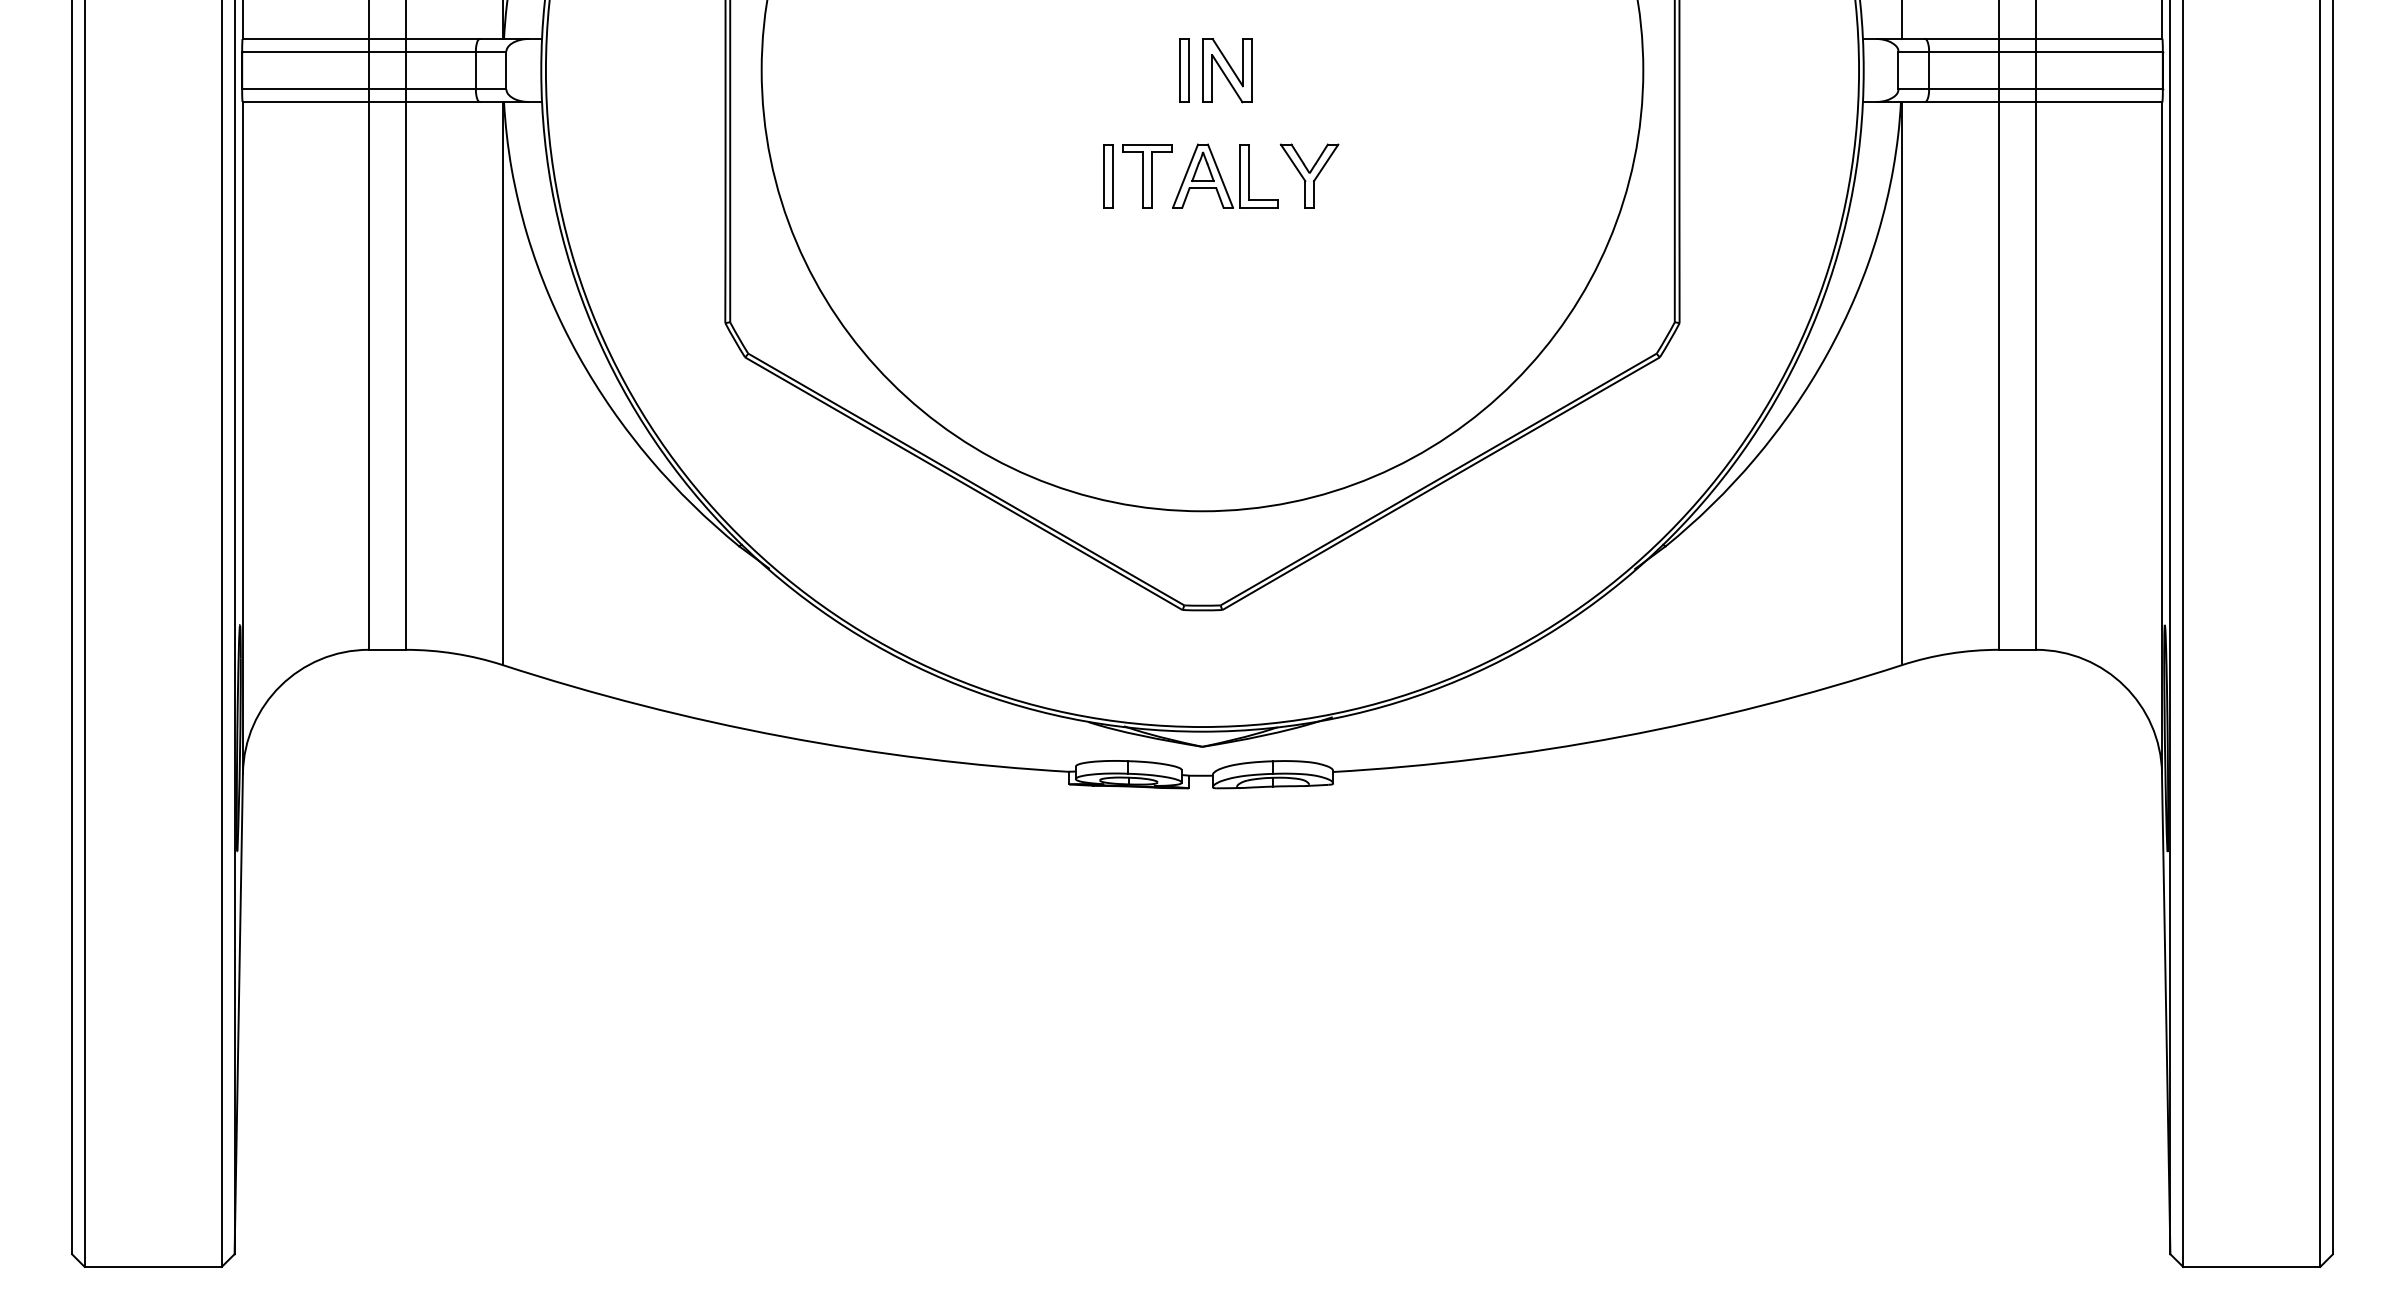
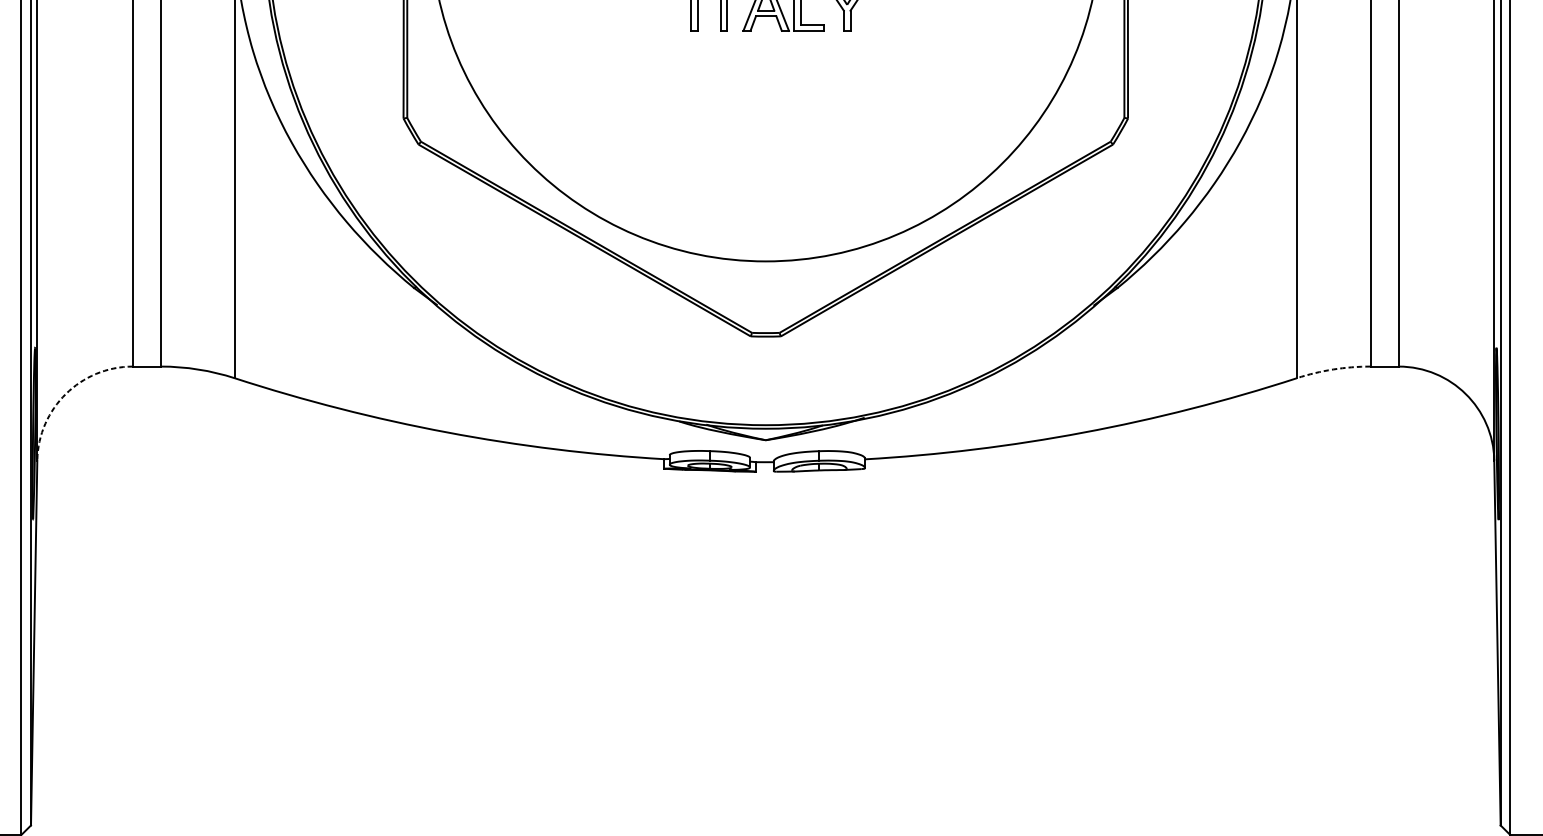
arc: (1949, 653) -> (1332, 369), solid -> dashed
arc: (280, 685) -> (65, 393), solid -> dashed

